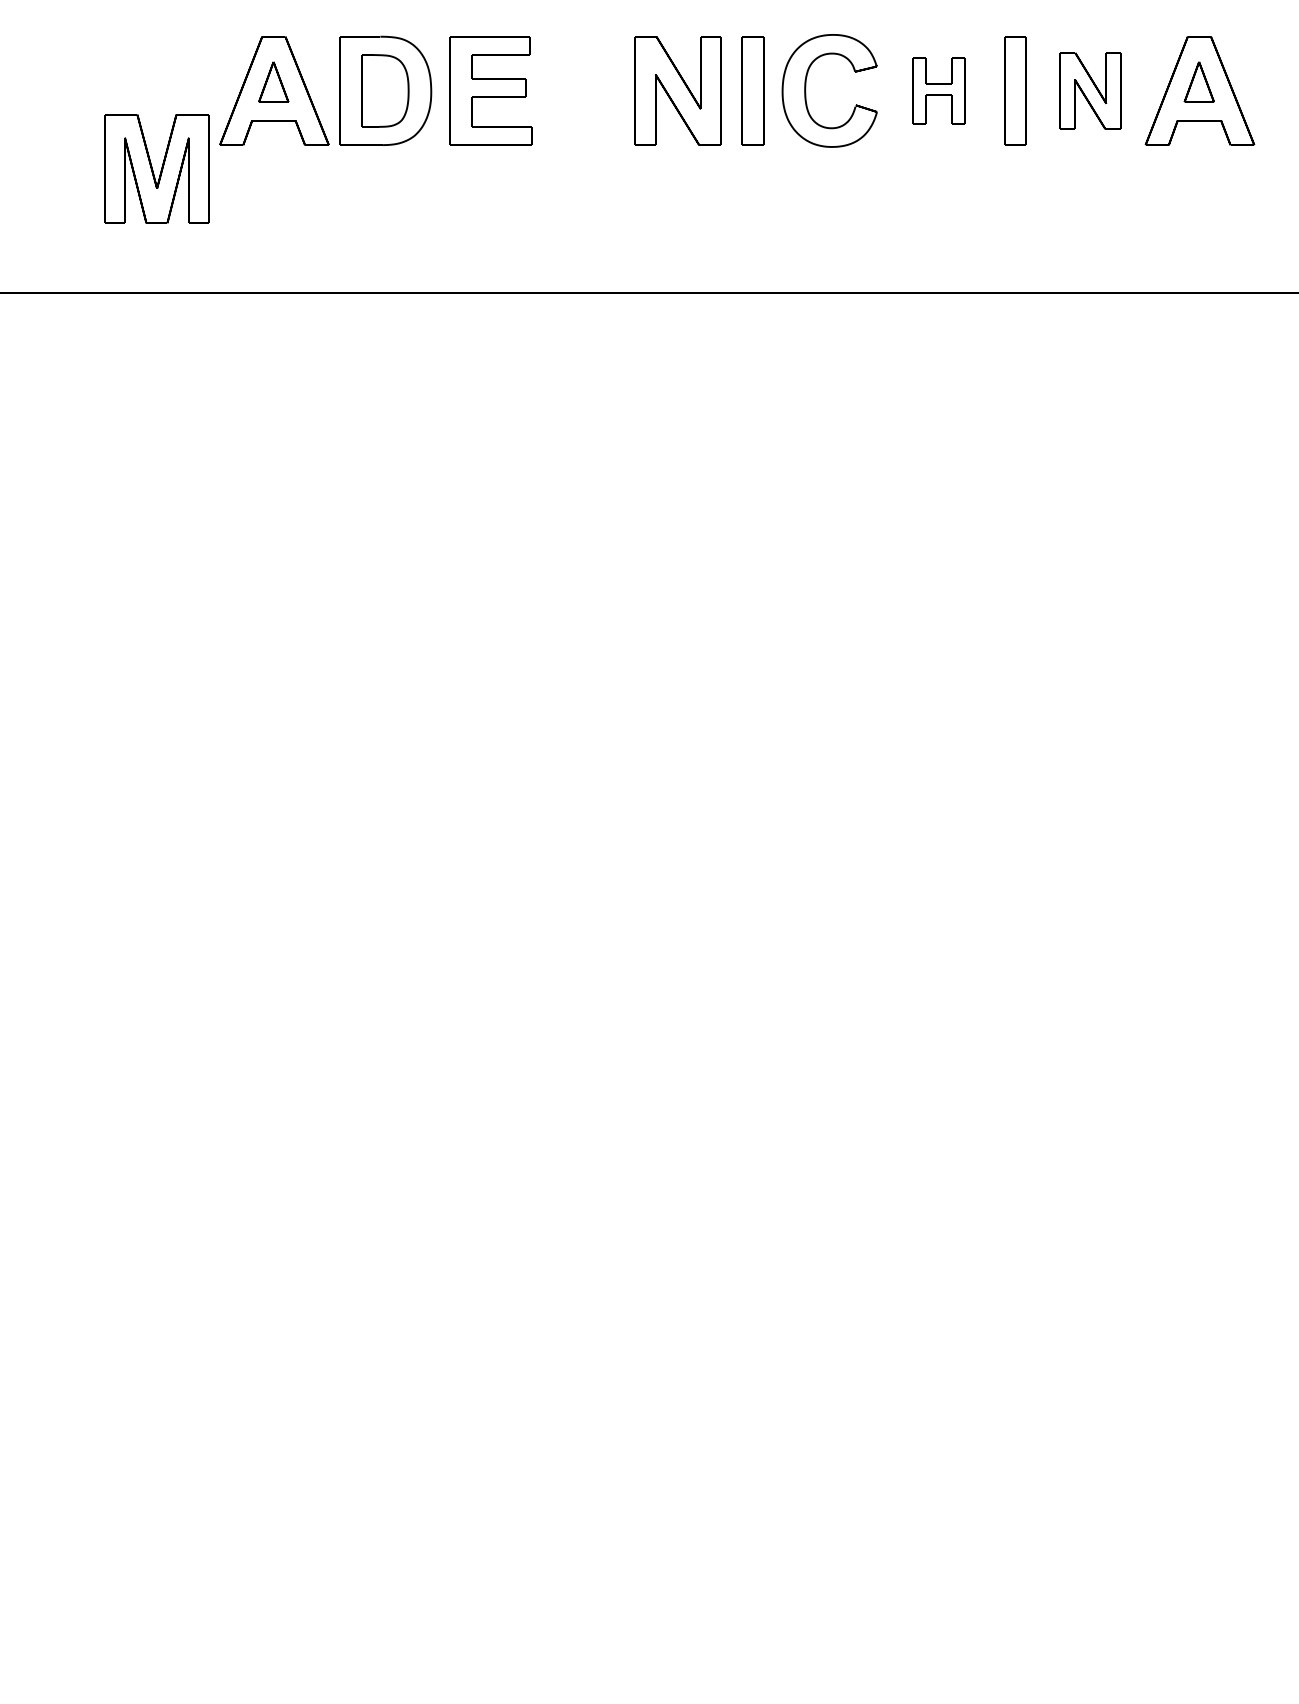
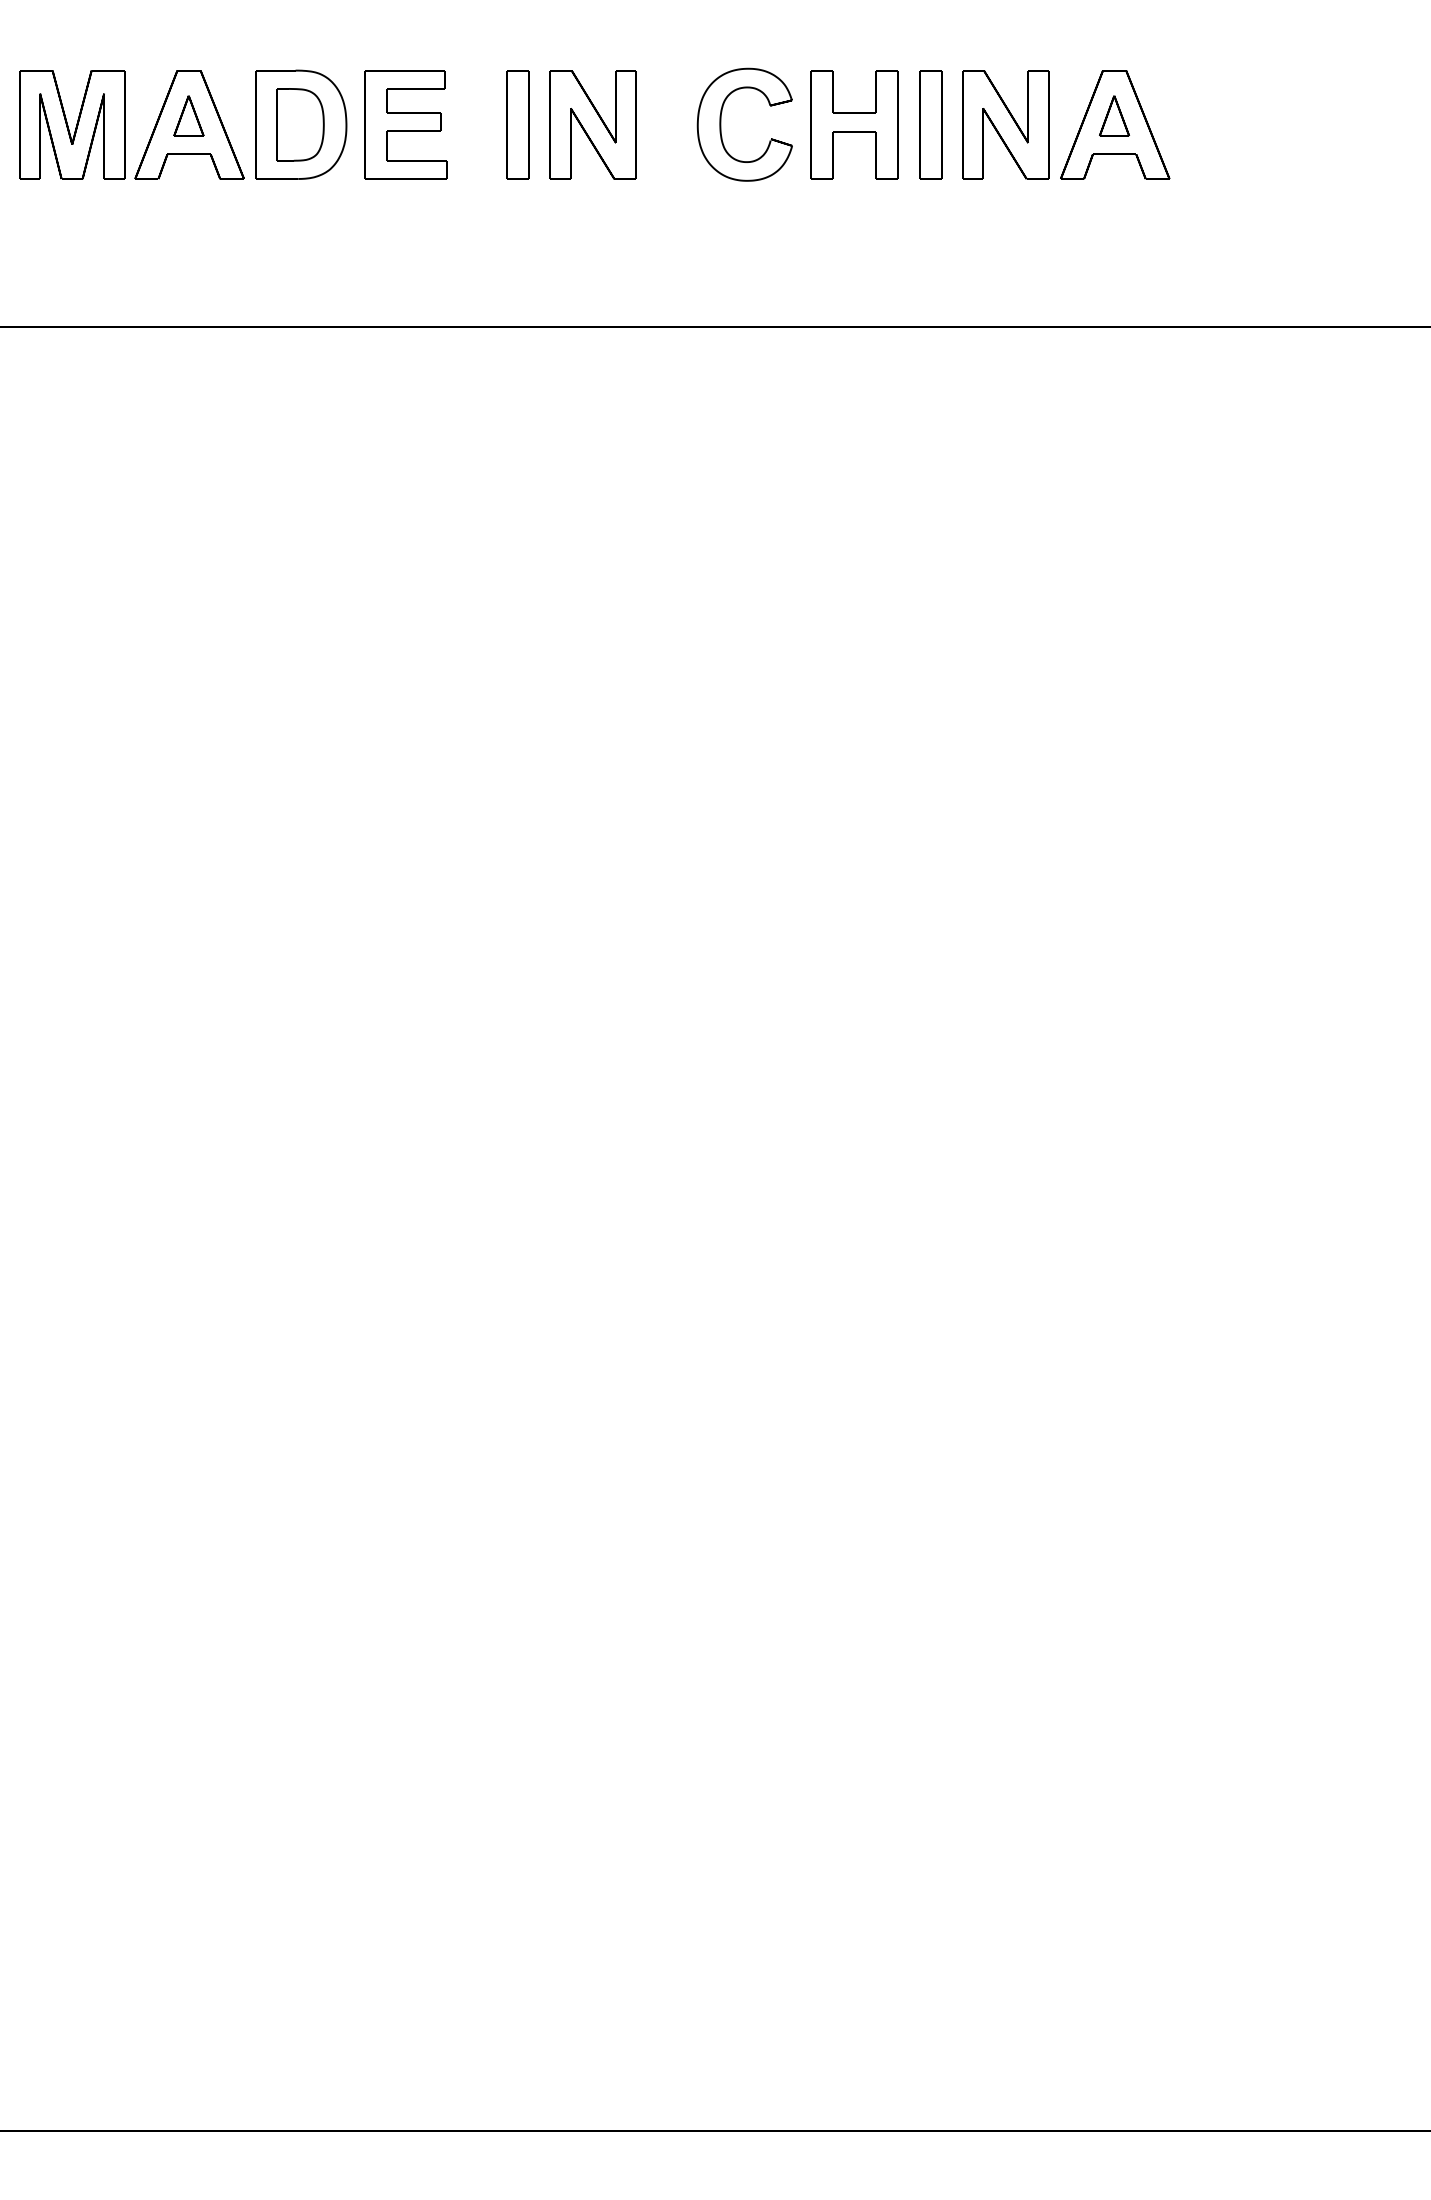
part: (752, 90) -> (517, 124), moved
part: (939, 90) -> (854, 124), size x1.67
part: (1090, 90) -> (1005, 124), size x1.43
part: (157, 168) -> (72, 124), moved

